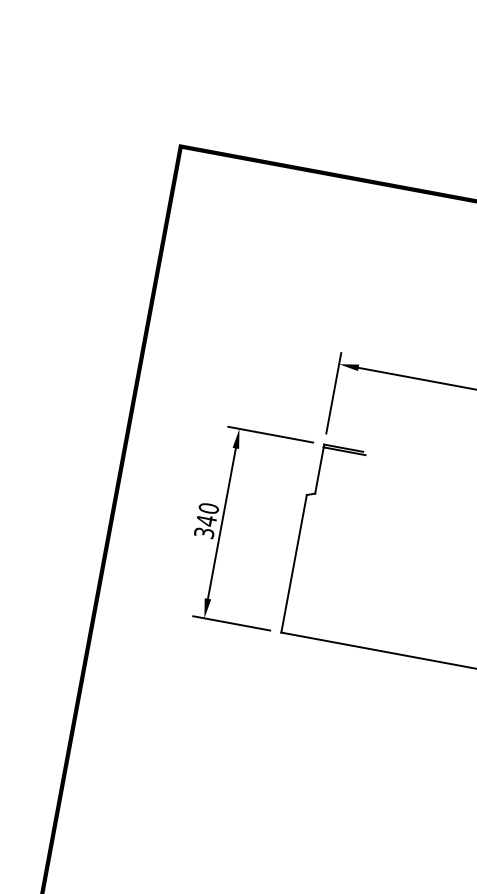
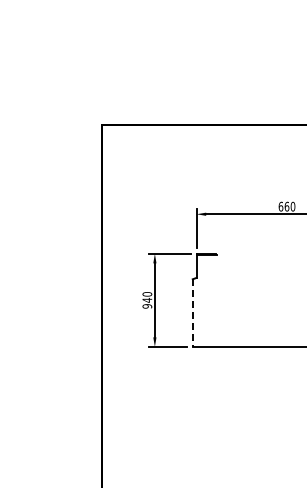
text: (202, 532) -> (146, 306), 340 -> 940
line: (293, 564) -> (192, 313), solid -> dashed

